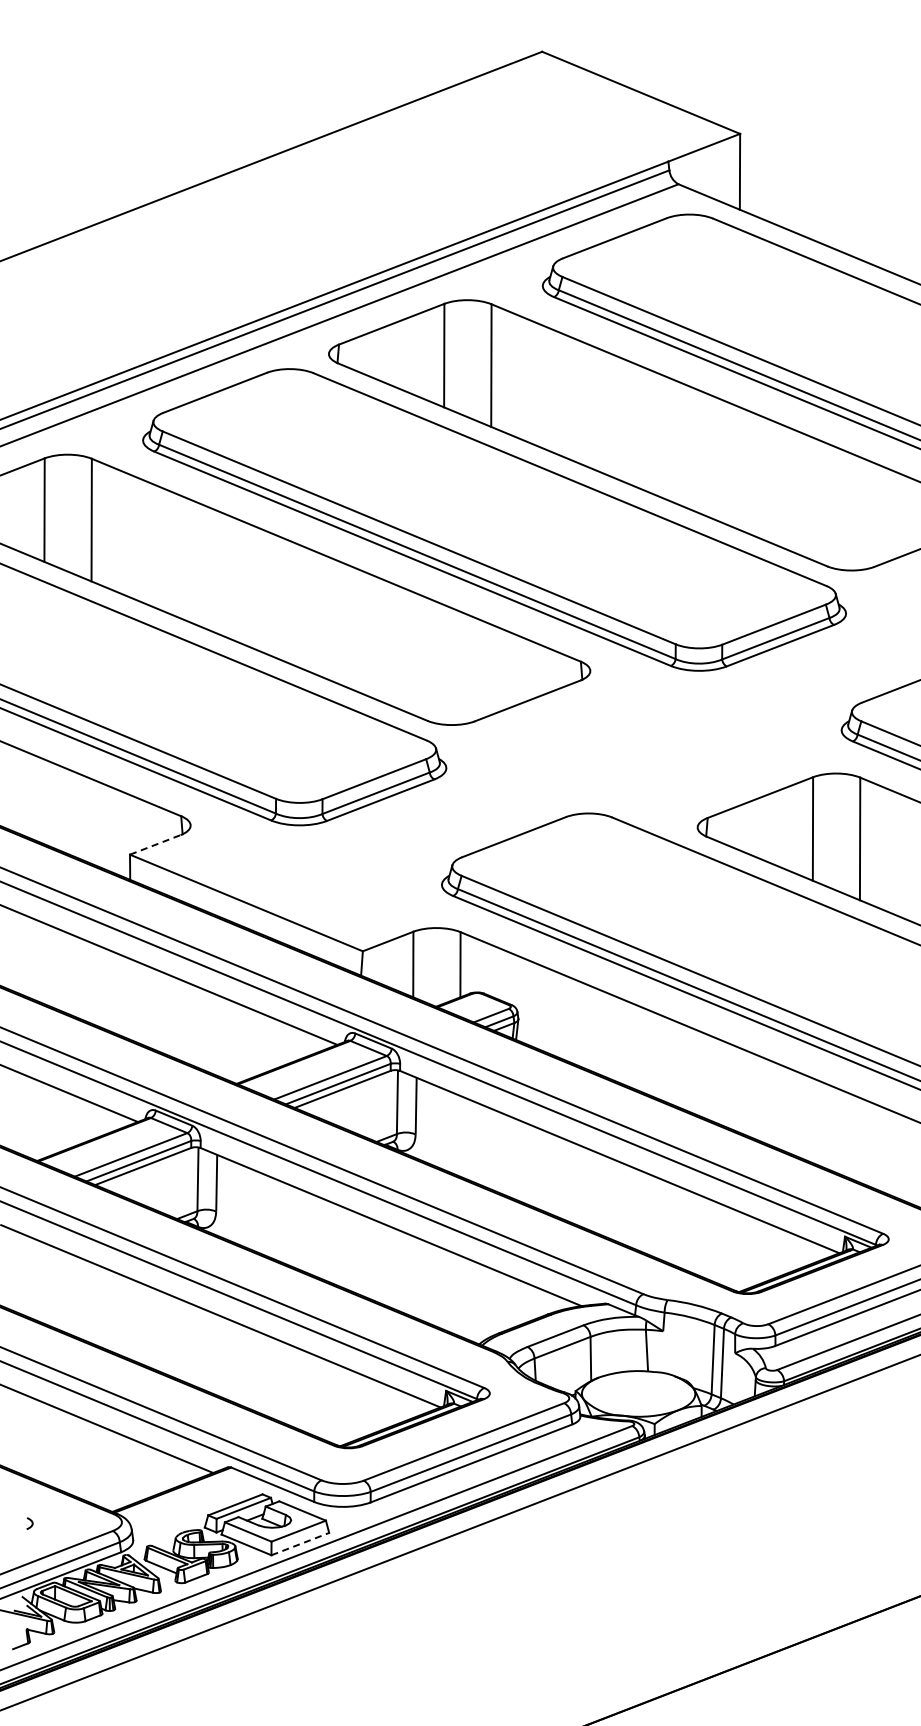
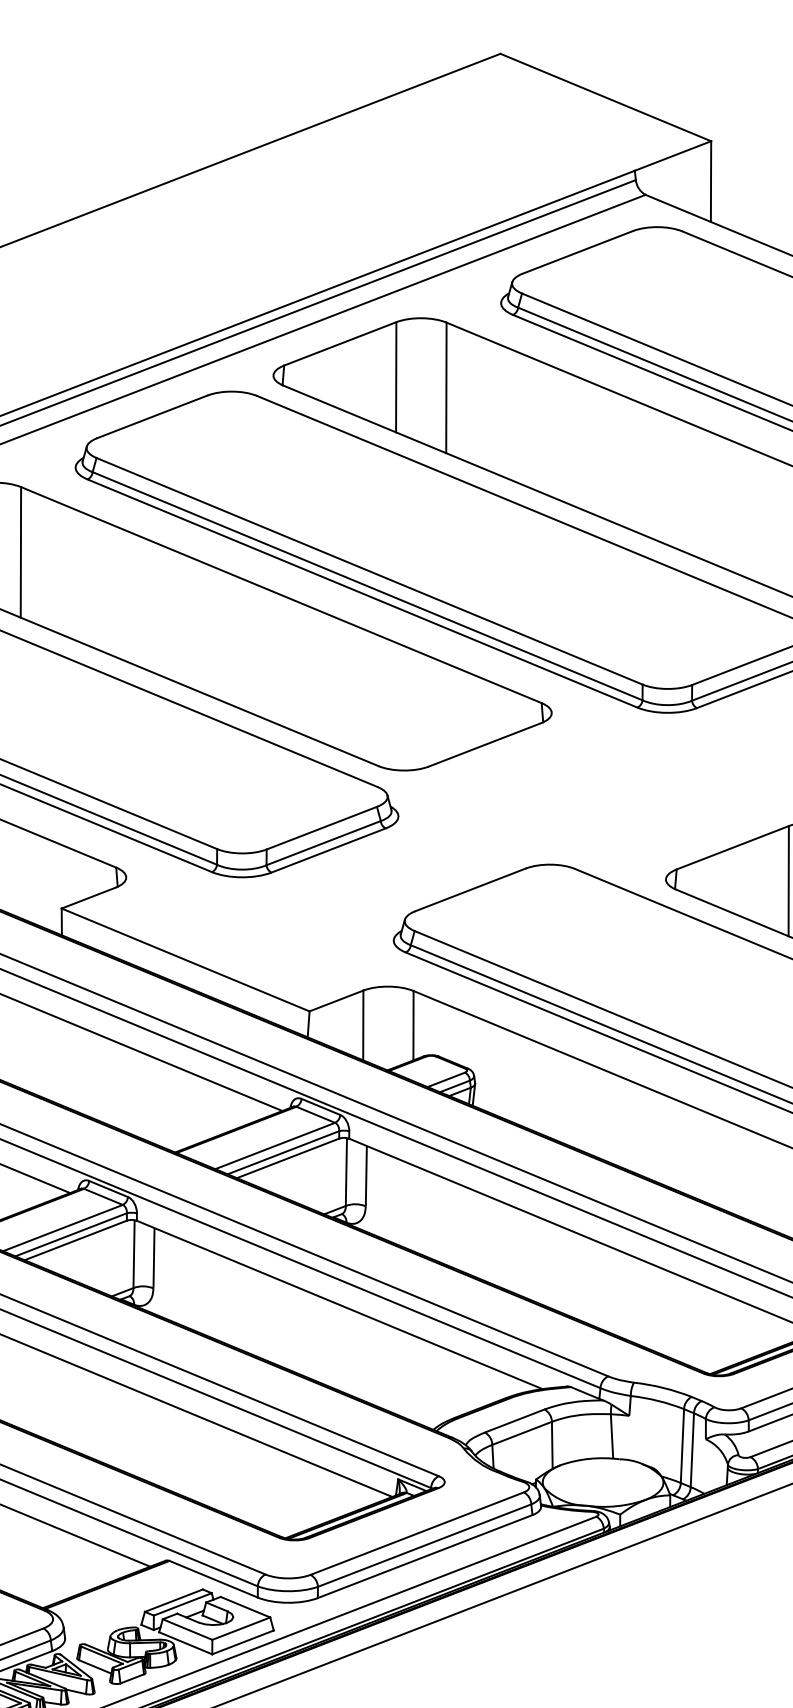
line: (155, 844) -> (88, 897), dashed -> solid
line: (300, 1544) -> (243, 1642), dashed -> solid

